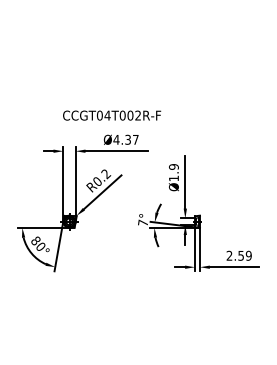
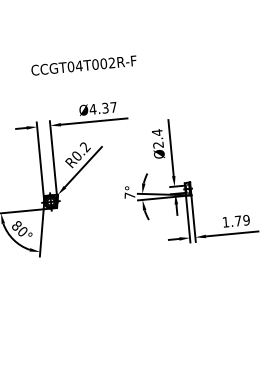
text: (112, 115) -> (84, 65), moved
text: (173, 172) -> (157, 138), Ø1.9 -> Ø2.4
text: (234, 255) -> (231, 221), 2.59 -> 1.79

